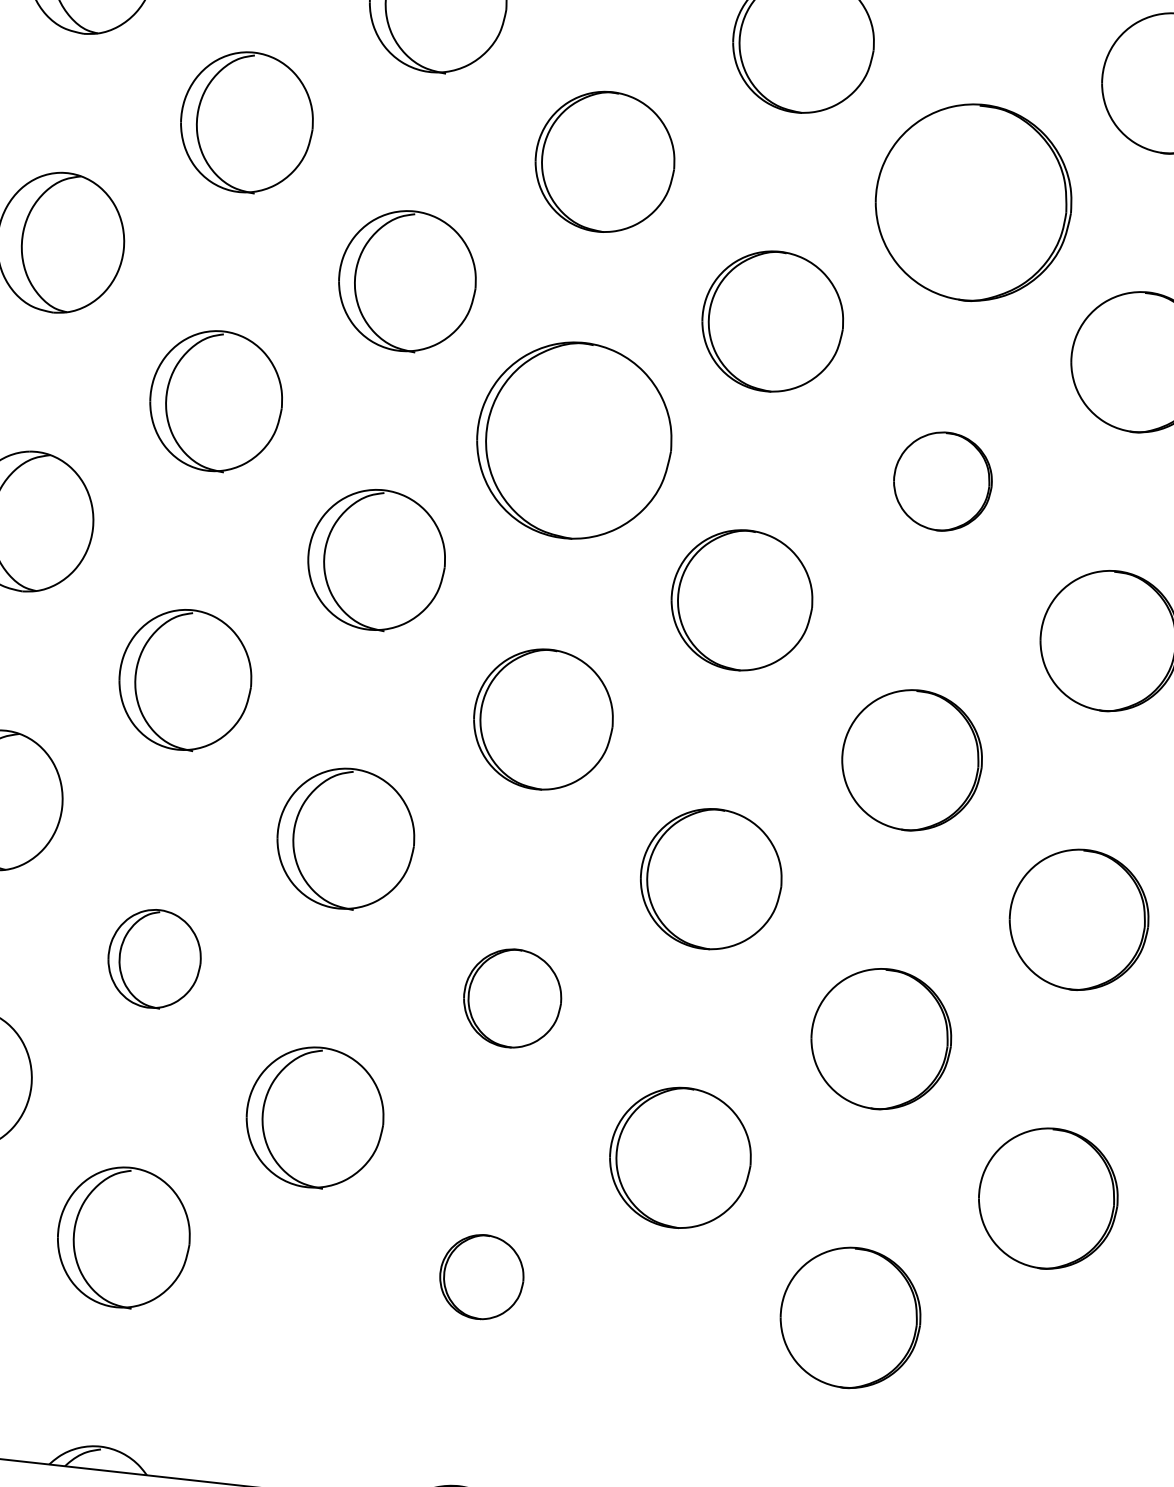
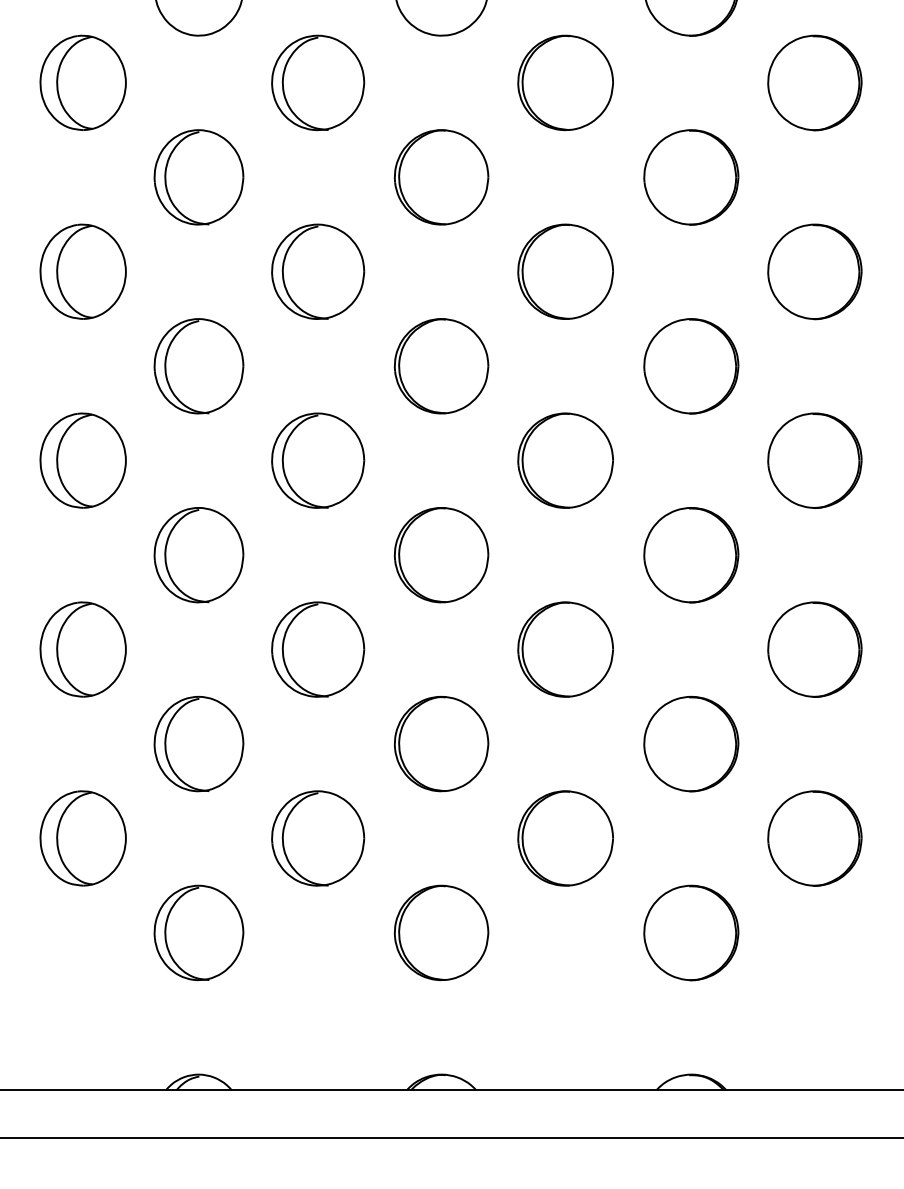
part: (973, 202) -> (691, 177), size x0.71
part: (574, 441) -> (441, 366), size x0.71
part: (943, 481) -> (691, 366), size x1.43
part: (153, 959) -> (198, 744), size x1.43
part: (512, 998) -> (441, 744), size x1.43
part: (481, 1276) -> (441, 932), size x1.67

